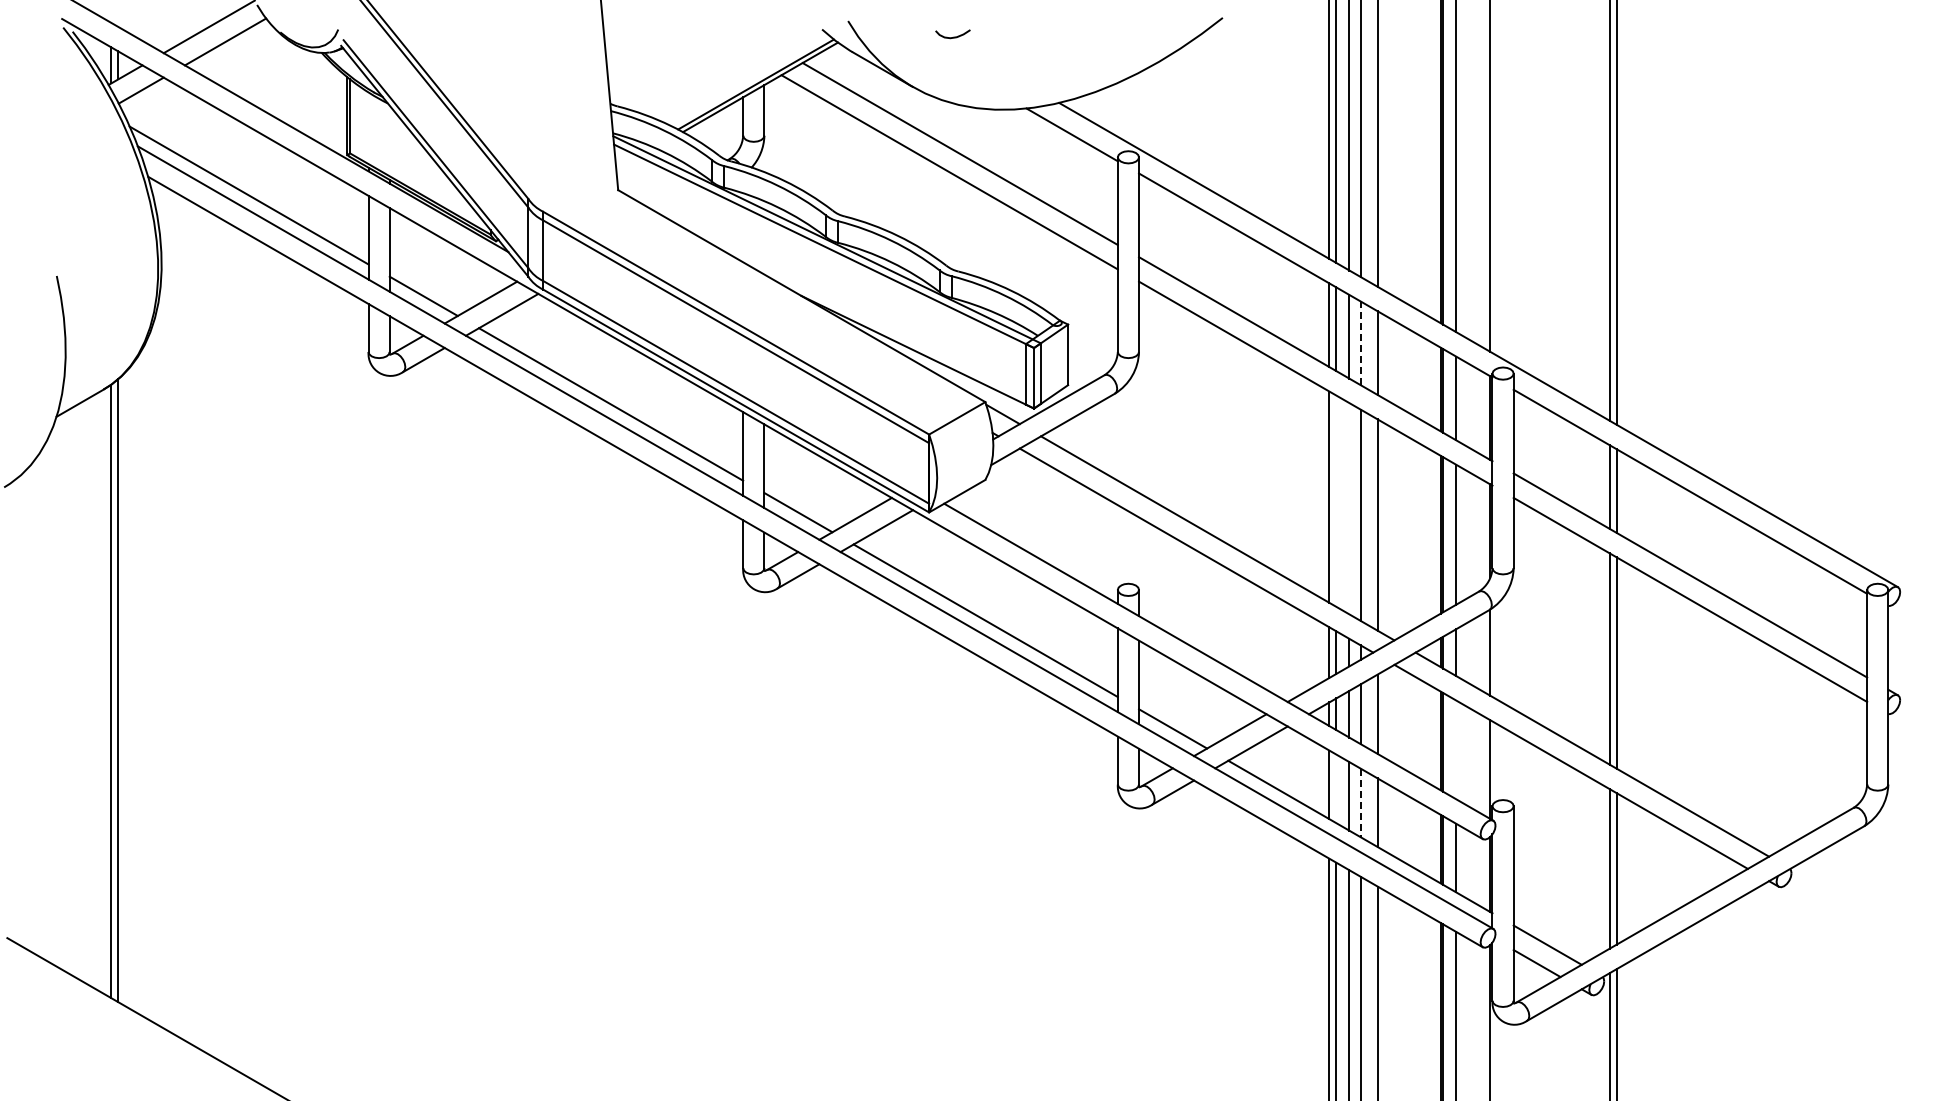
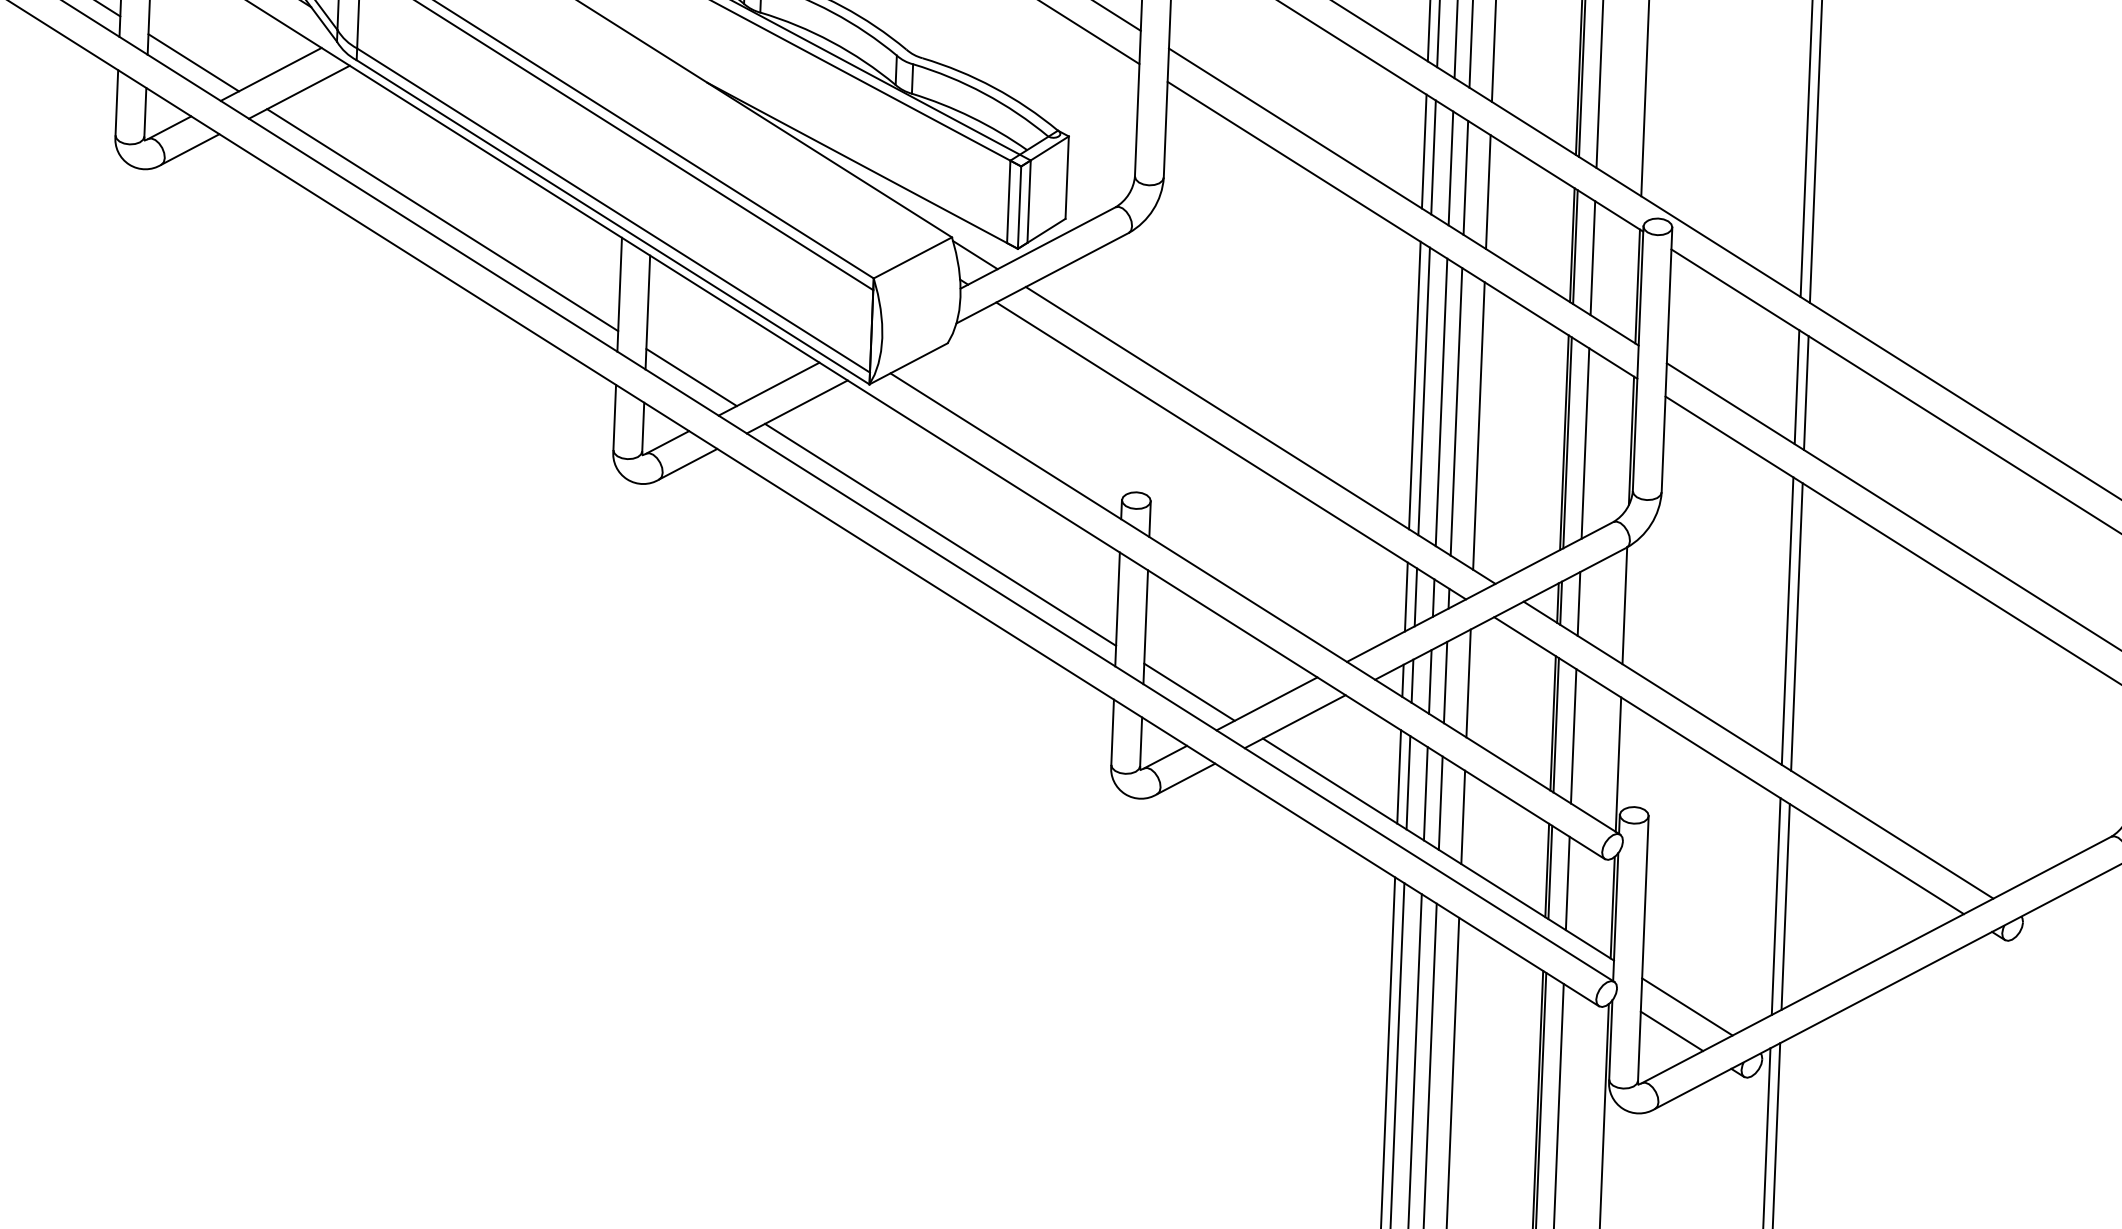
line: (1360, 343) -> (1465, 178), dashed -> solid
line: (1336, 500) -> (1424, 390), added
line: (1349, 508) -> (1441, 402), added
line: (1456, 749) -> (1573, 735), added
line: (1336, 788) -> (1408, 782), added
line: (1360, 803) -> (1440, 803), dashed -> solid

